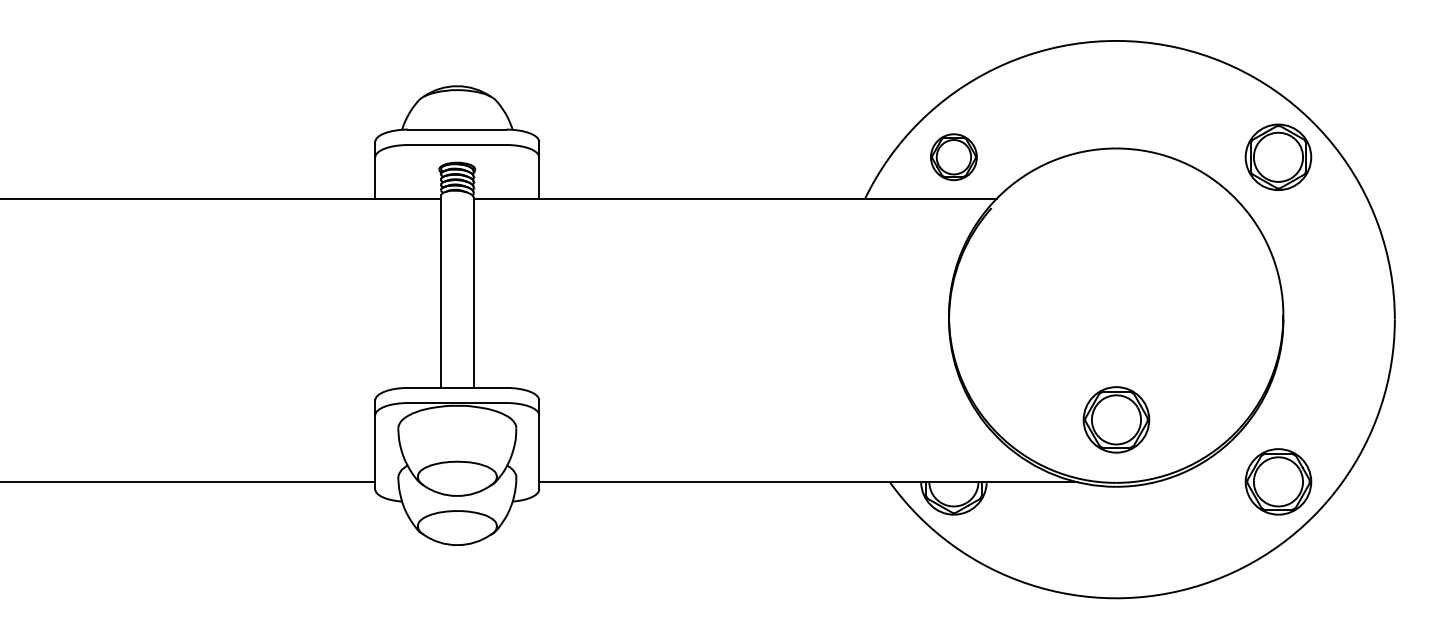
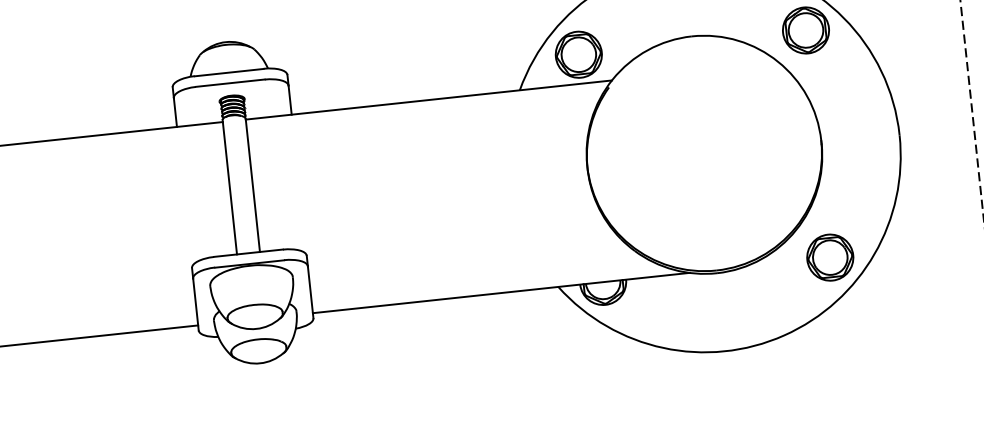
part: (953, 156) -> (578, 54), size x1.43
part: (1116, 419) -> (712, 226), removed

